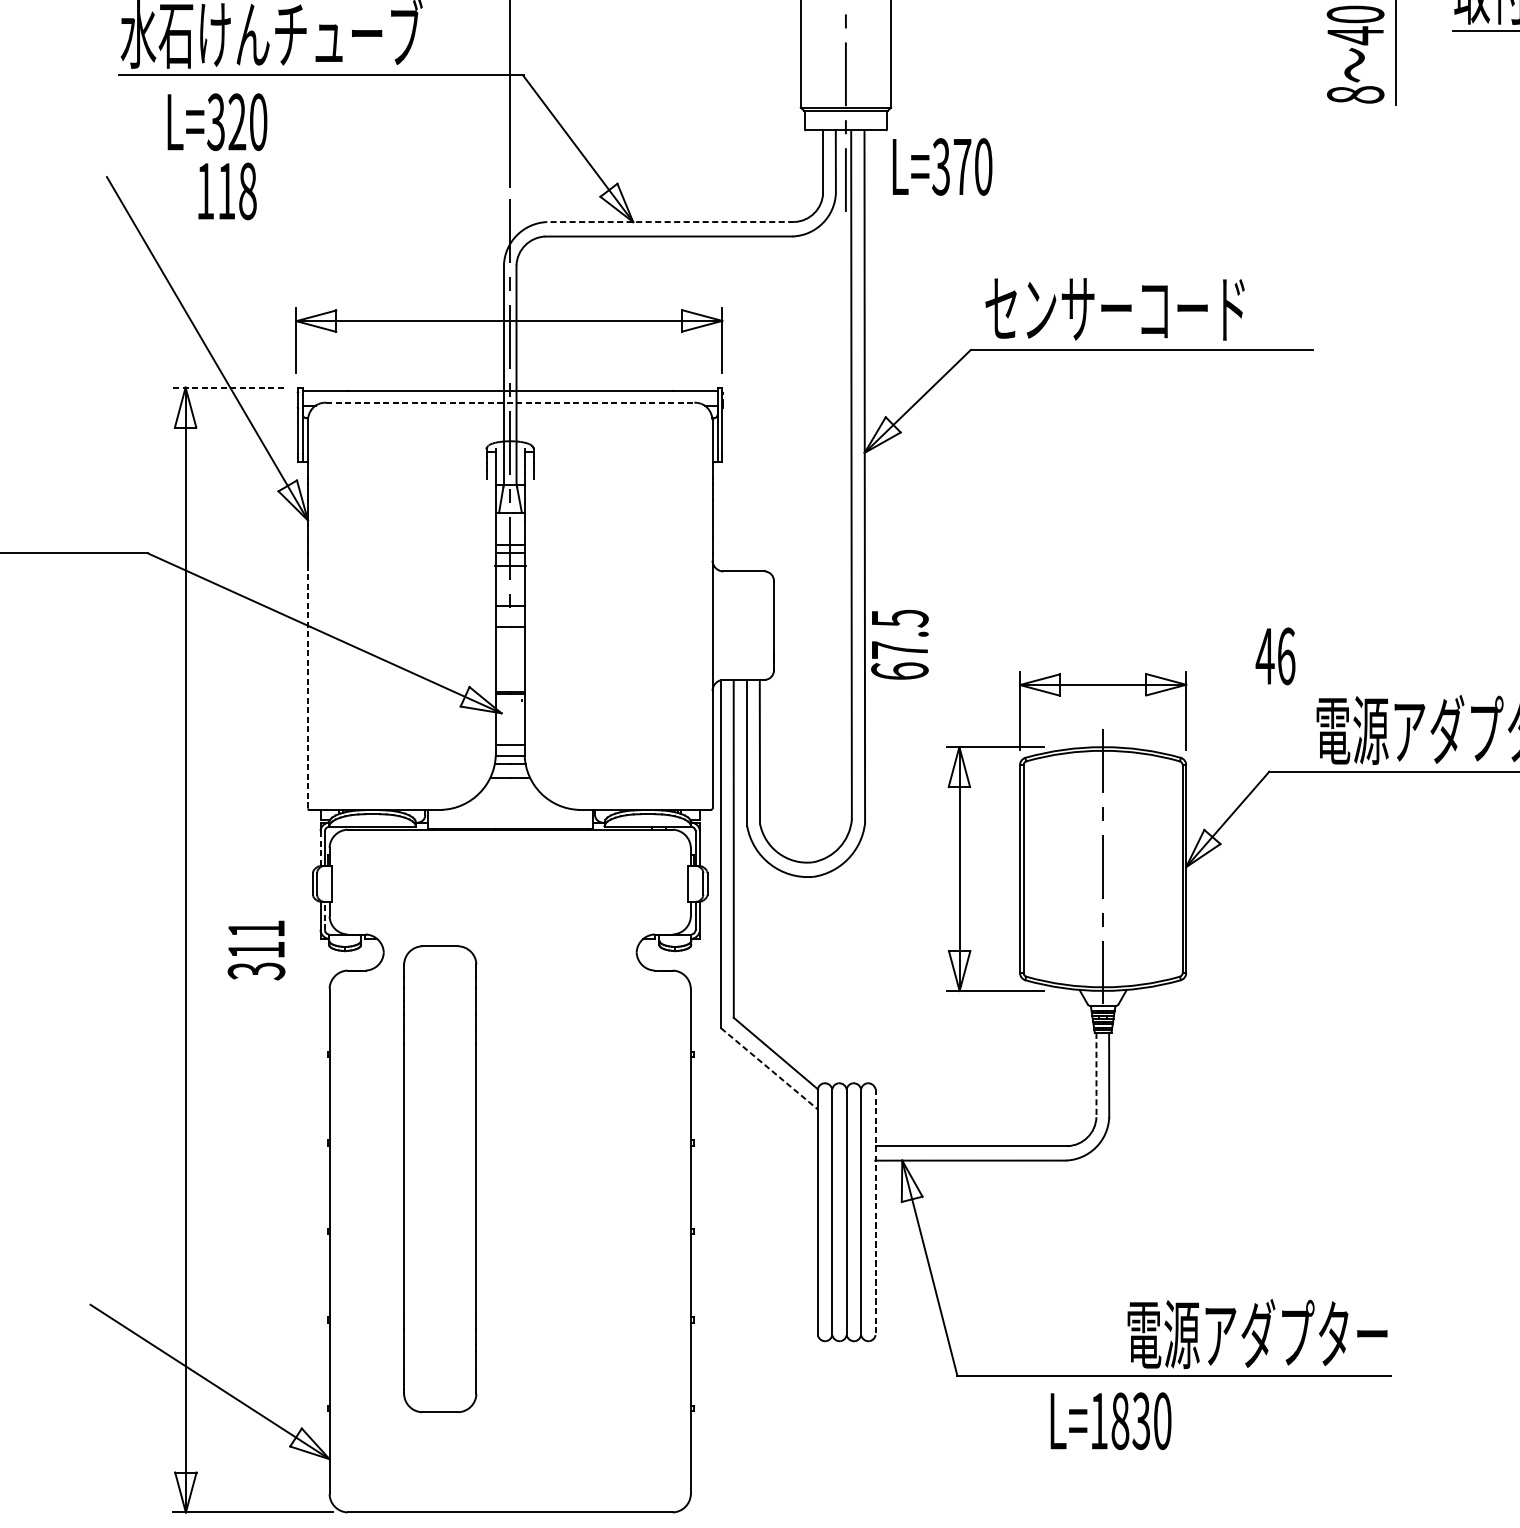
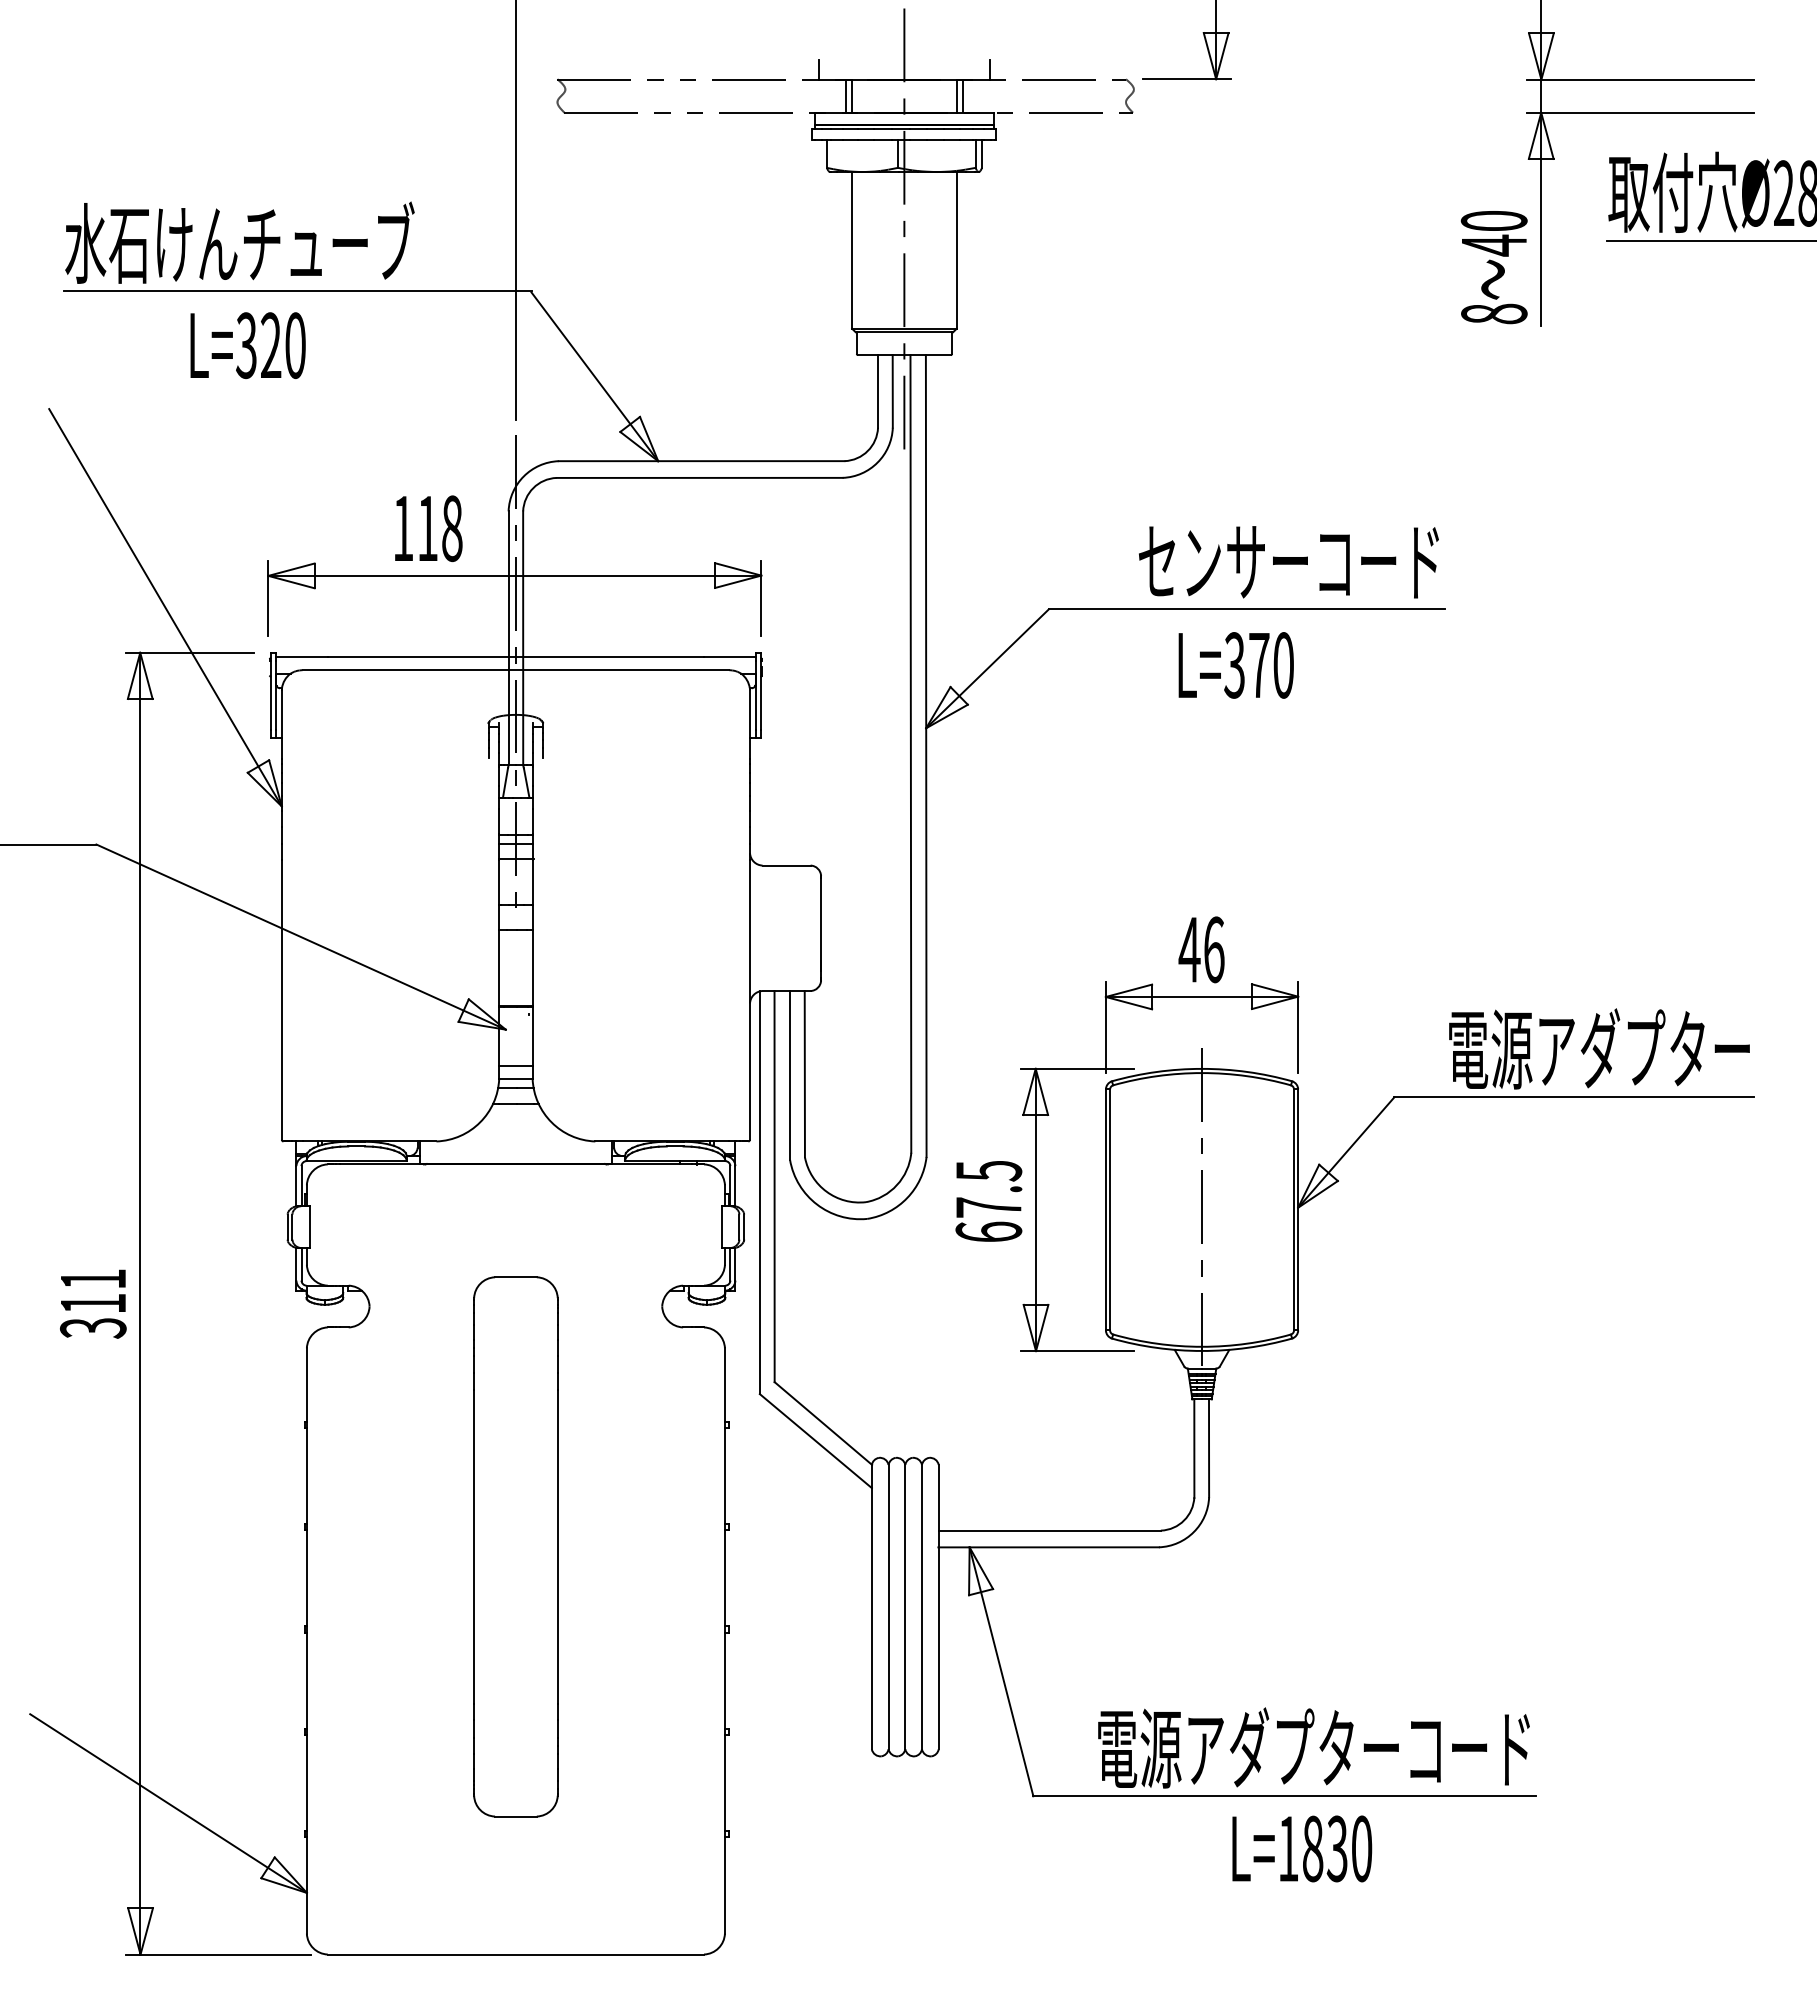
text: (216, 122) -> (247, 345), moved
text: (941, 167) -> (1235, 665), moved
text: (227, 191) -> (428, 528), moved
line: (670, 222) -> (701, 461), dashed -> solid
text: (1114, 309) -> (1288, 562), moved
line: (228, 387) -> (189, 652), dashed -> solid
line: (510, 402) -> (516, 670), dashed -> solid
text: (899, 644) -> (988, 1201), moved
text: (1275, 656) -> (1201, 949), moved
line: (307, 687) -> (281, 999), dashed -> solid
line: (320, 848) -> (296, 1186), dashed -> solid
line: (324, 915) -> (301, 1263), dashed -> solid
text: (256, 949) -> (93, 1303), moved
line: (769, 1069) -> (816, 1441), dashed -> solid
line: (1096, 1076) -> (1194, 1449), dashed -> solid
part: (439, 1178) -> (515, 1546), moved
line: (875, 1212) -> (938, 1607), dashed -> solid
text: (1200, 1333) -> (1314, 1747), 電源アダプター -> 電源アダプターコード
text: (1111, 1420) -> (1302, 1848), moved

